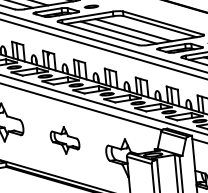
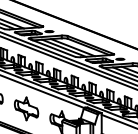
part: (64, 139) -> (26, 108), size x1.43

